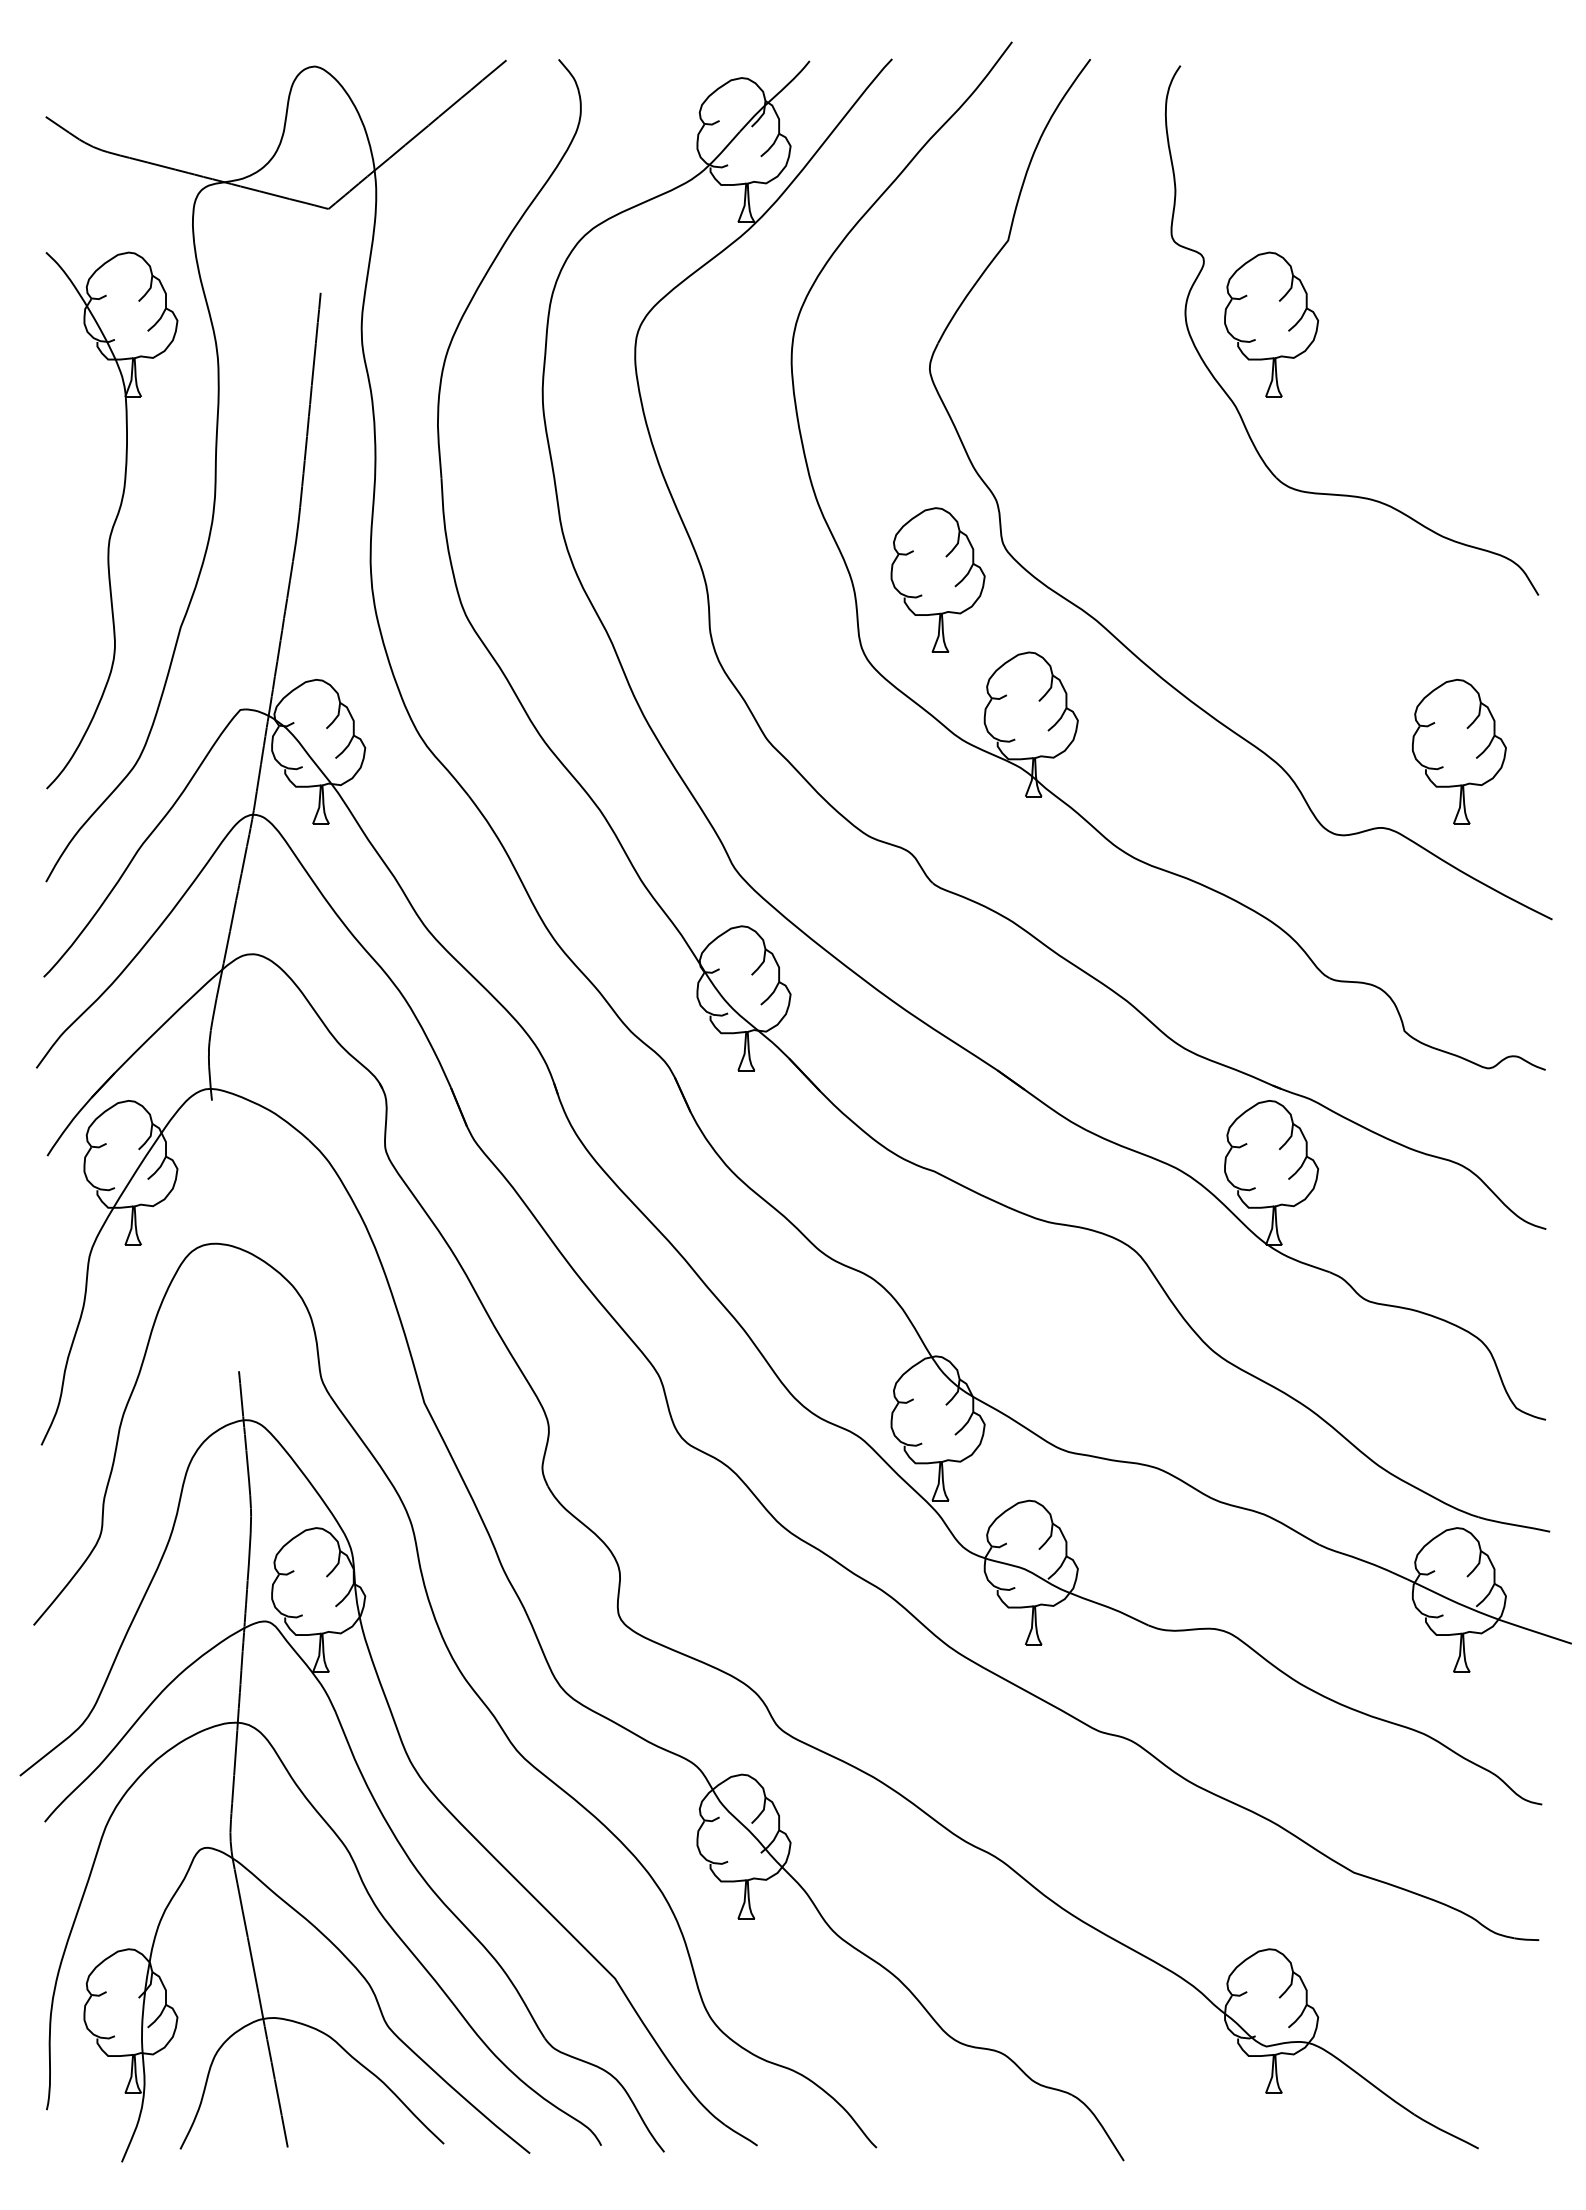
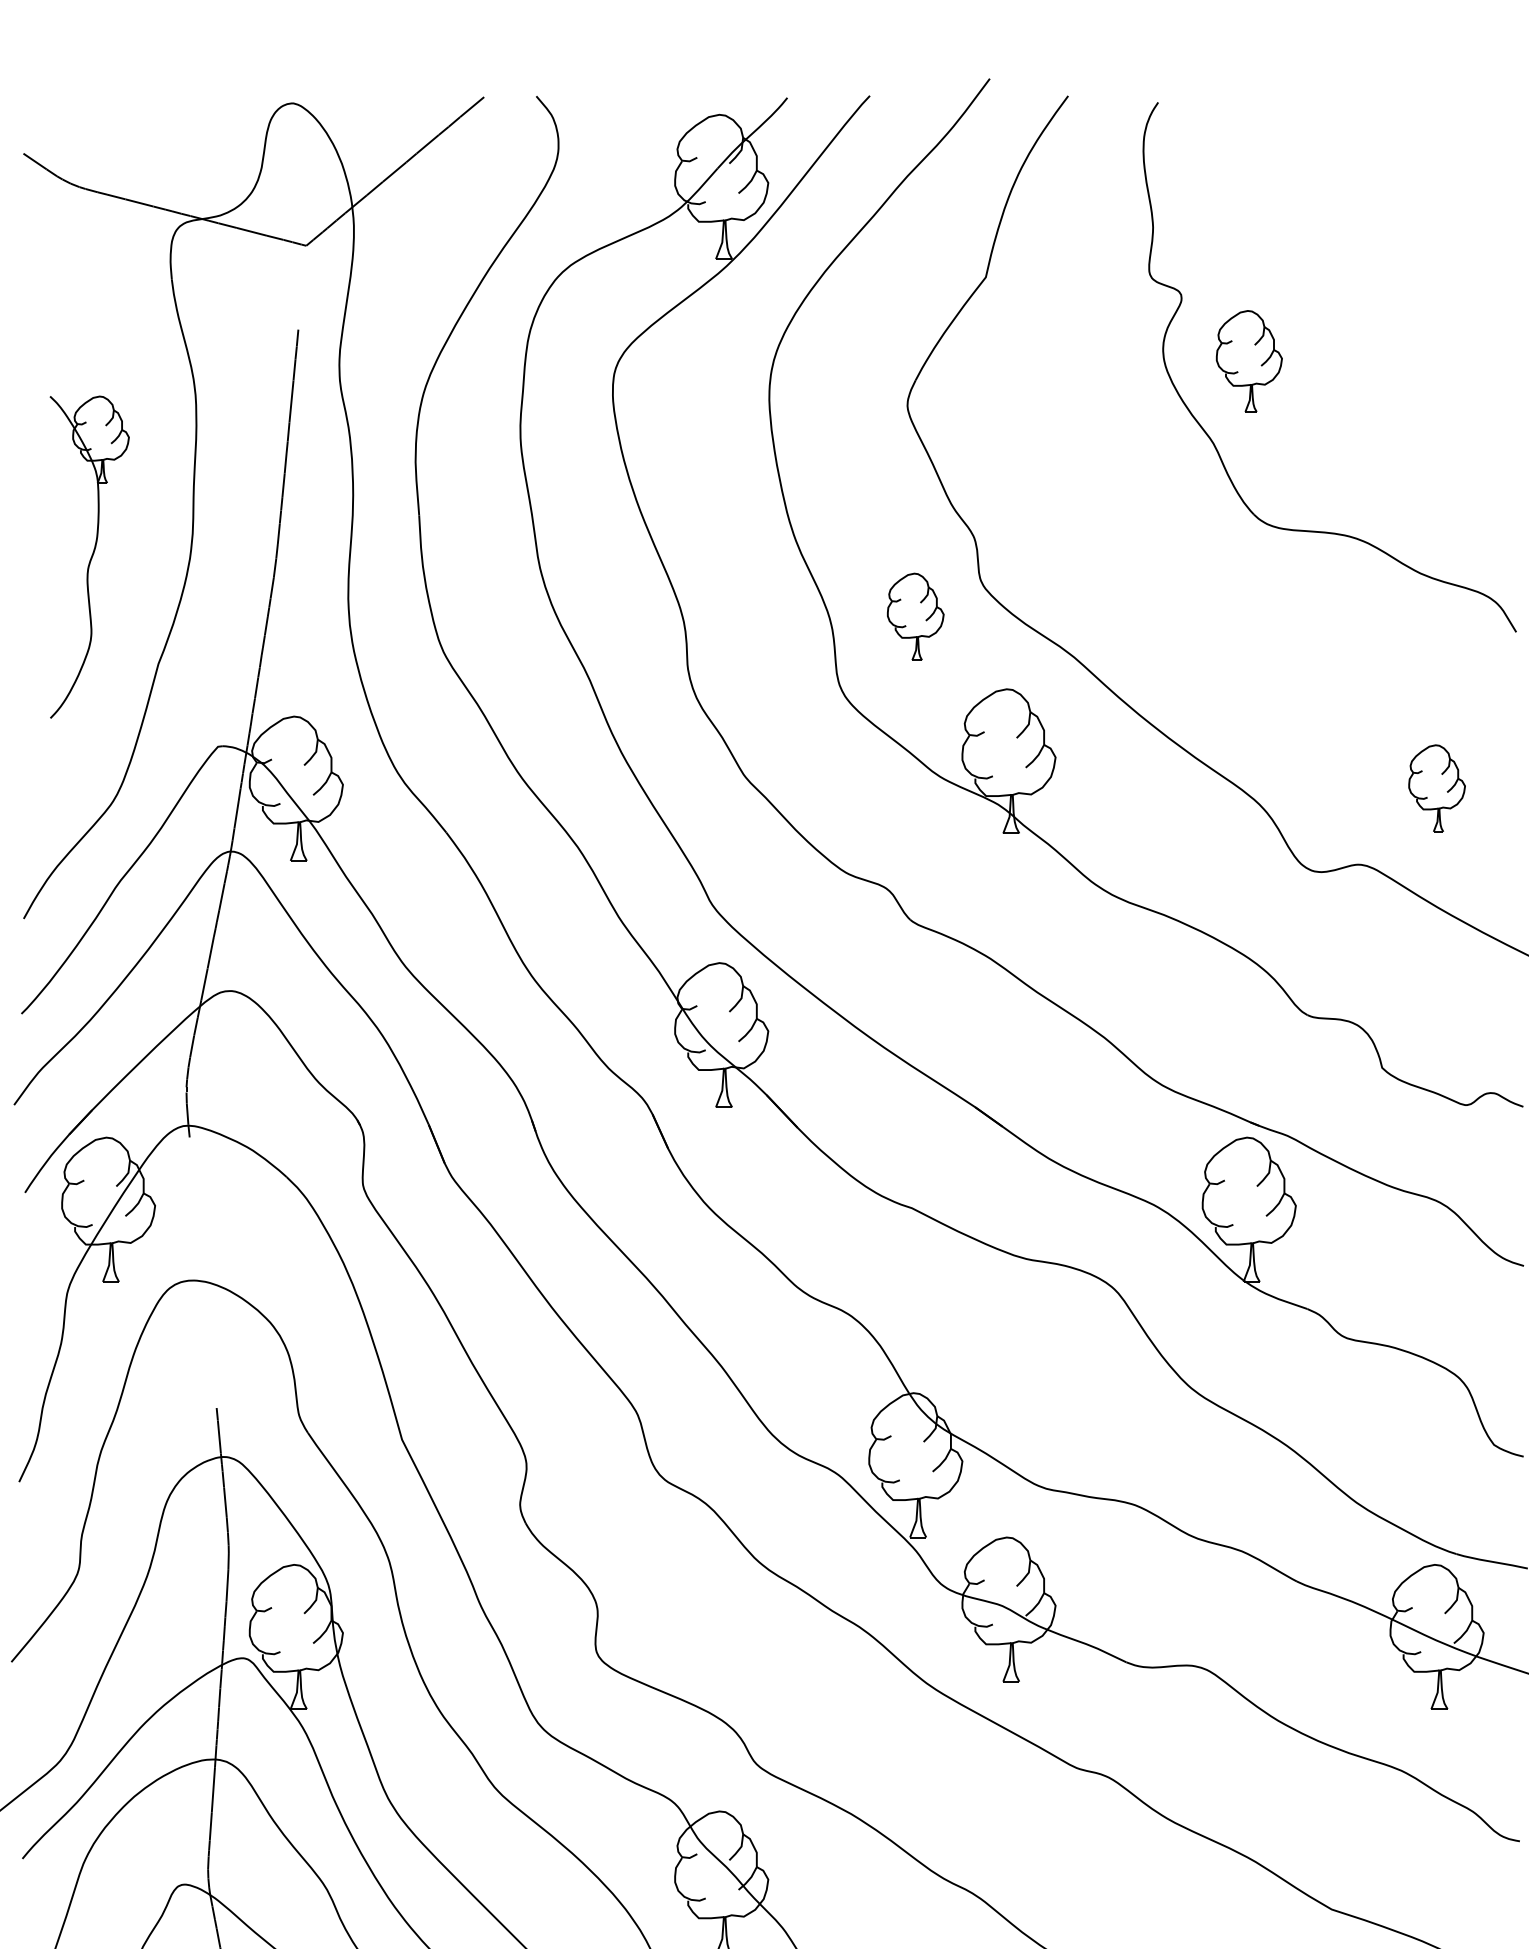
part: (1271, 324) -> (1249, 361), size x0.7
part: (111, 520) -> (89, 557), size x0.6
part: (937, 579) -> (915, 616), size x0.6
part: (1459, 751) -> (1437, 788), size x0.6

